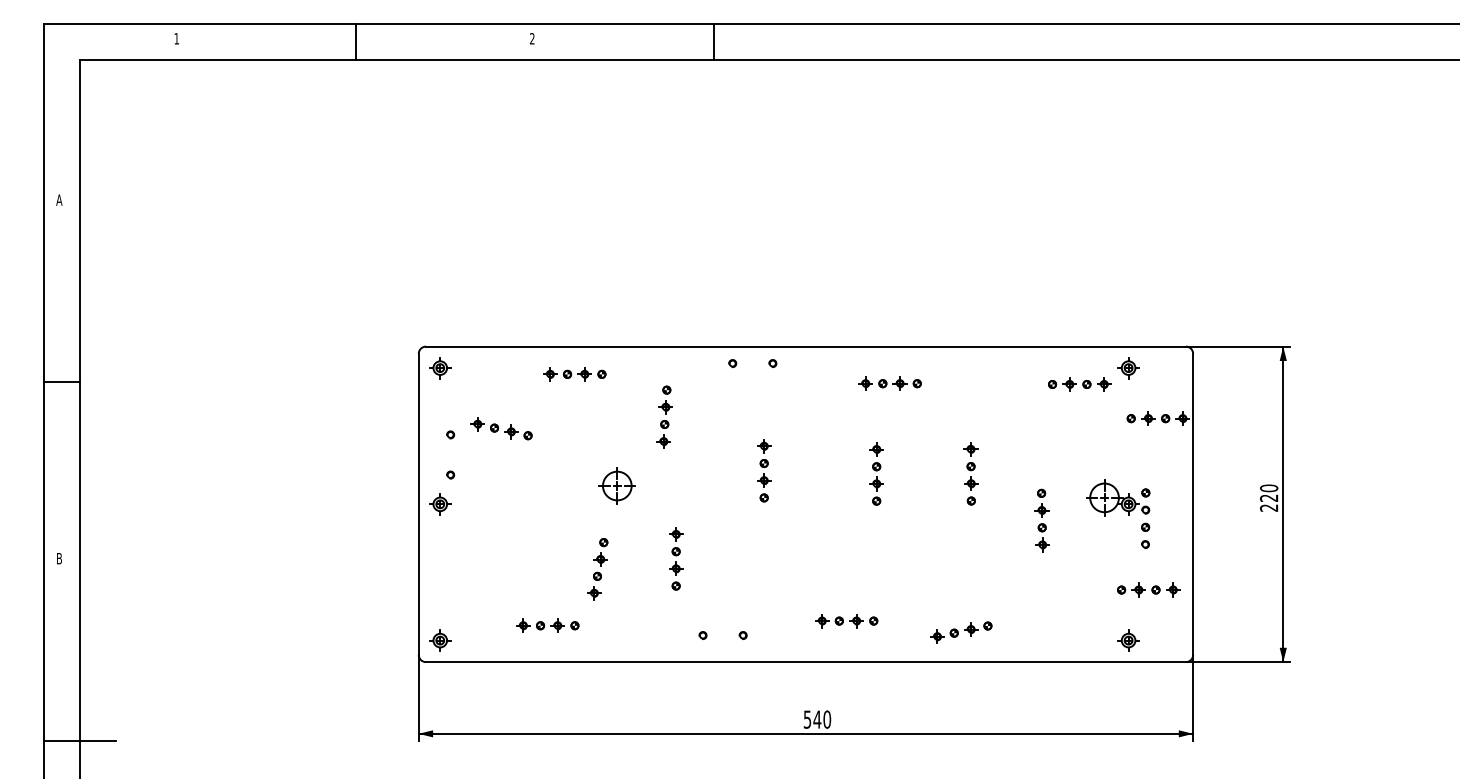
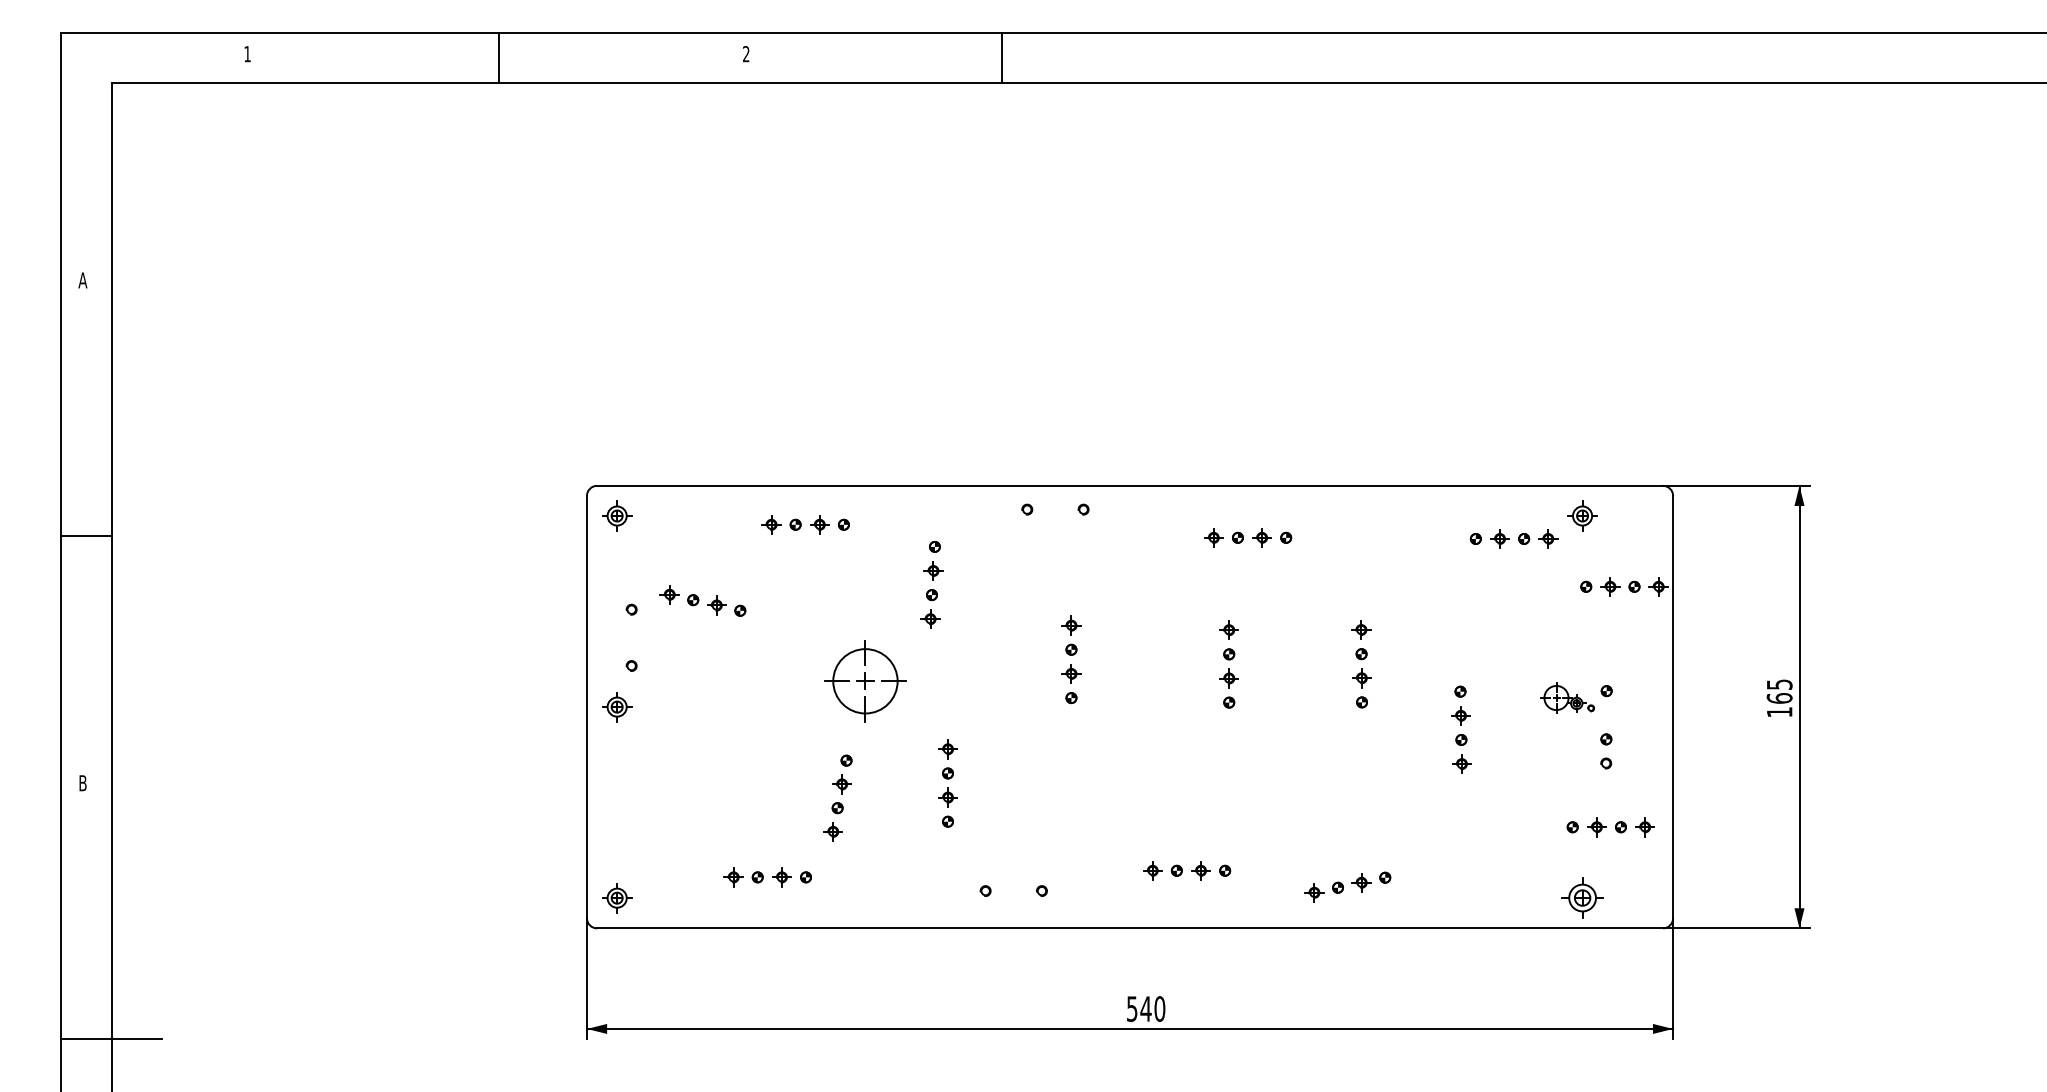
part: (617, 486) -> (865, 681), size x1.6
part: (1117, 497) -> (1567, 697), size x0.6
text: (1269, 498) -> (1779, 698), 220 -> 165
part: (1128, 640) -> (1582, 898), size x1.4

